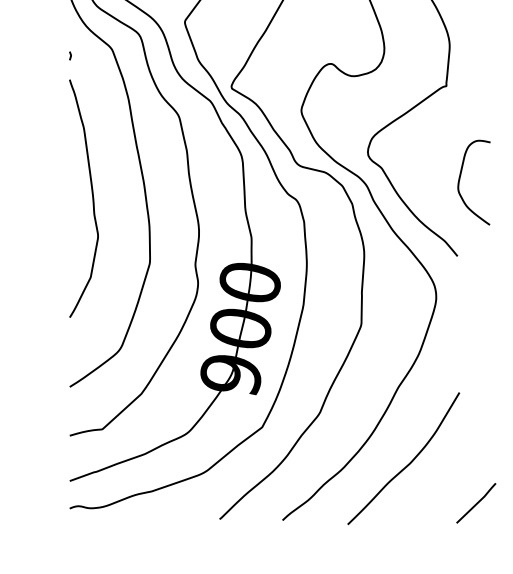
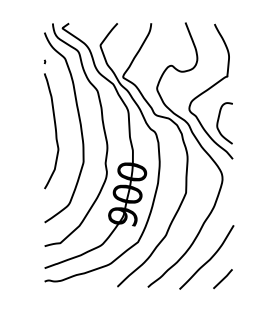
curve: (460, 182) -> (218, 123), moved
line: (475, 504) -> (222, 279), moved

